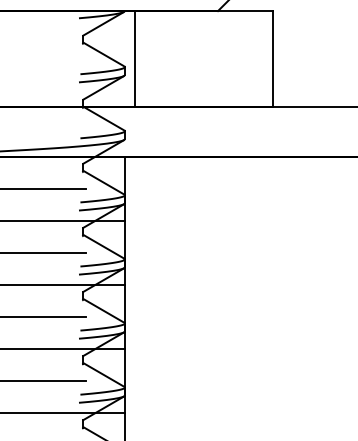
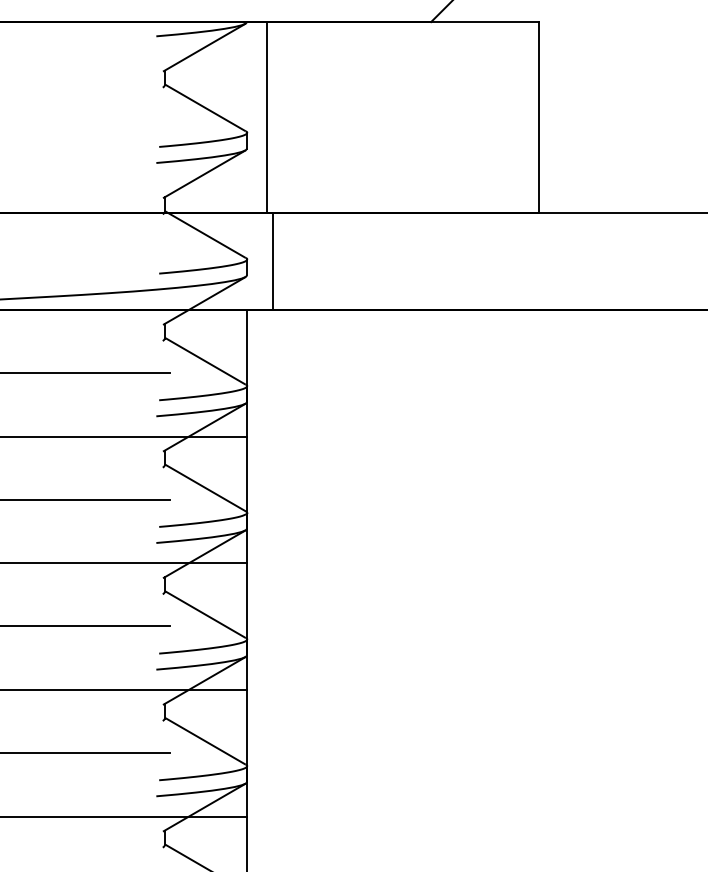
line: (138, 131) -> (273, 260), added

